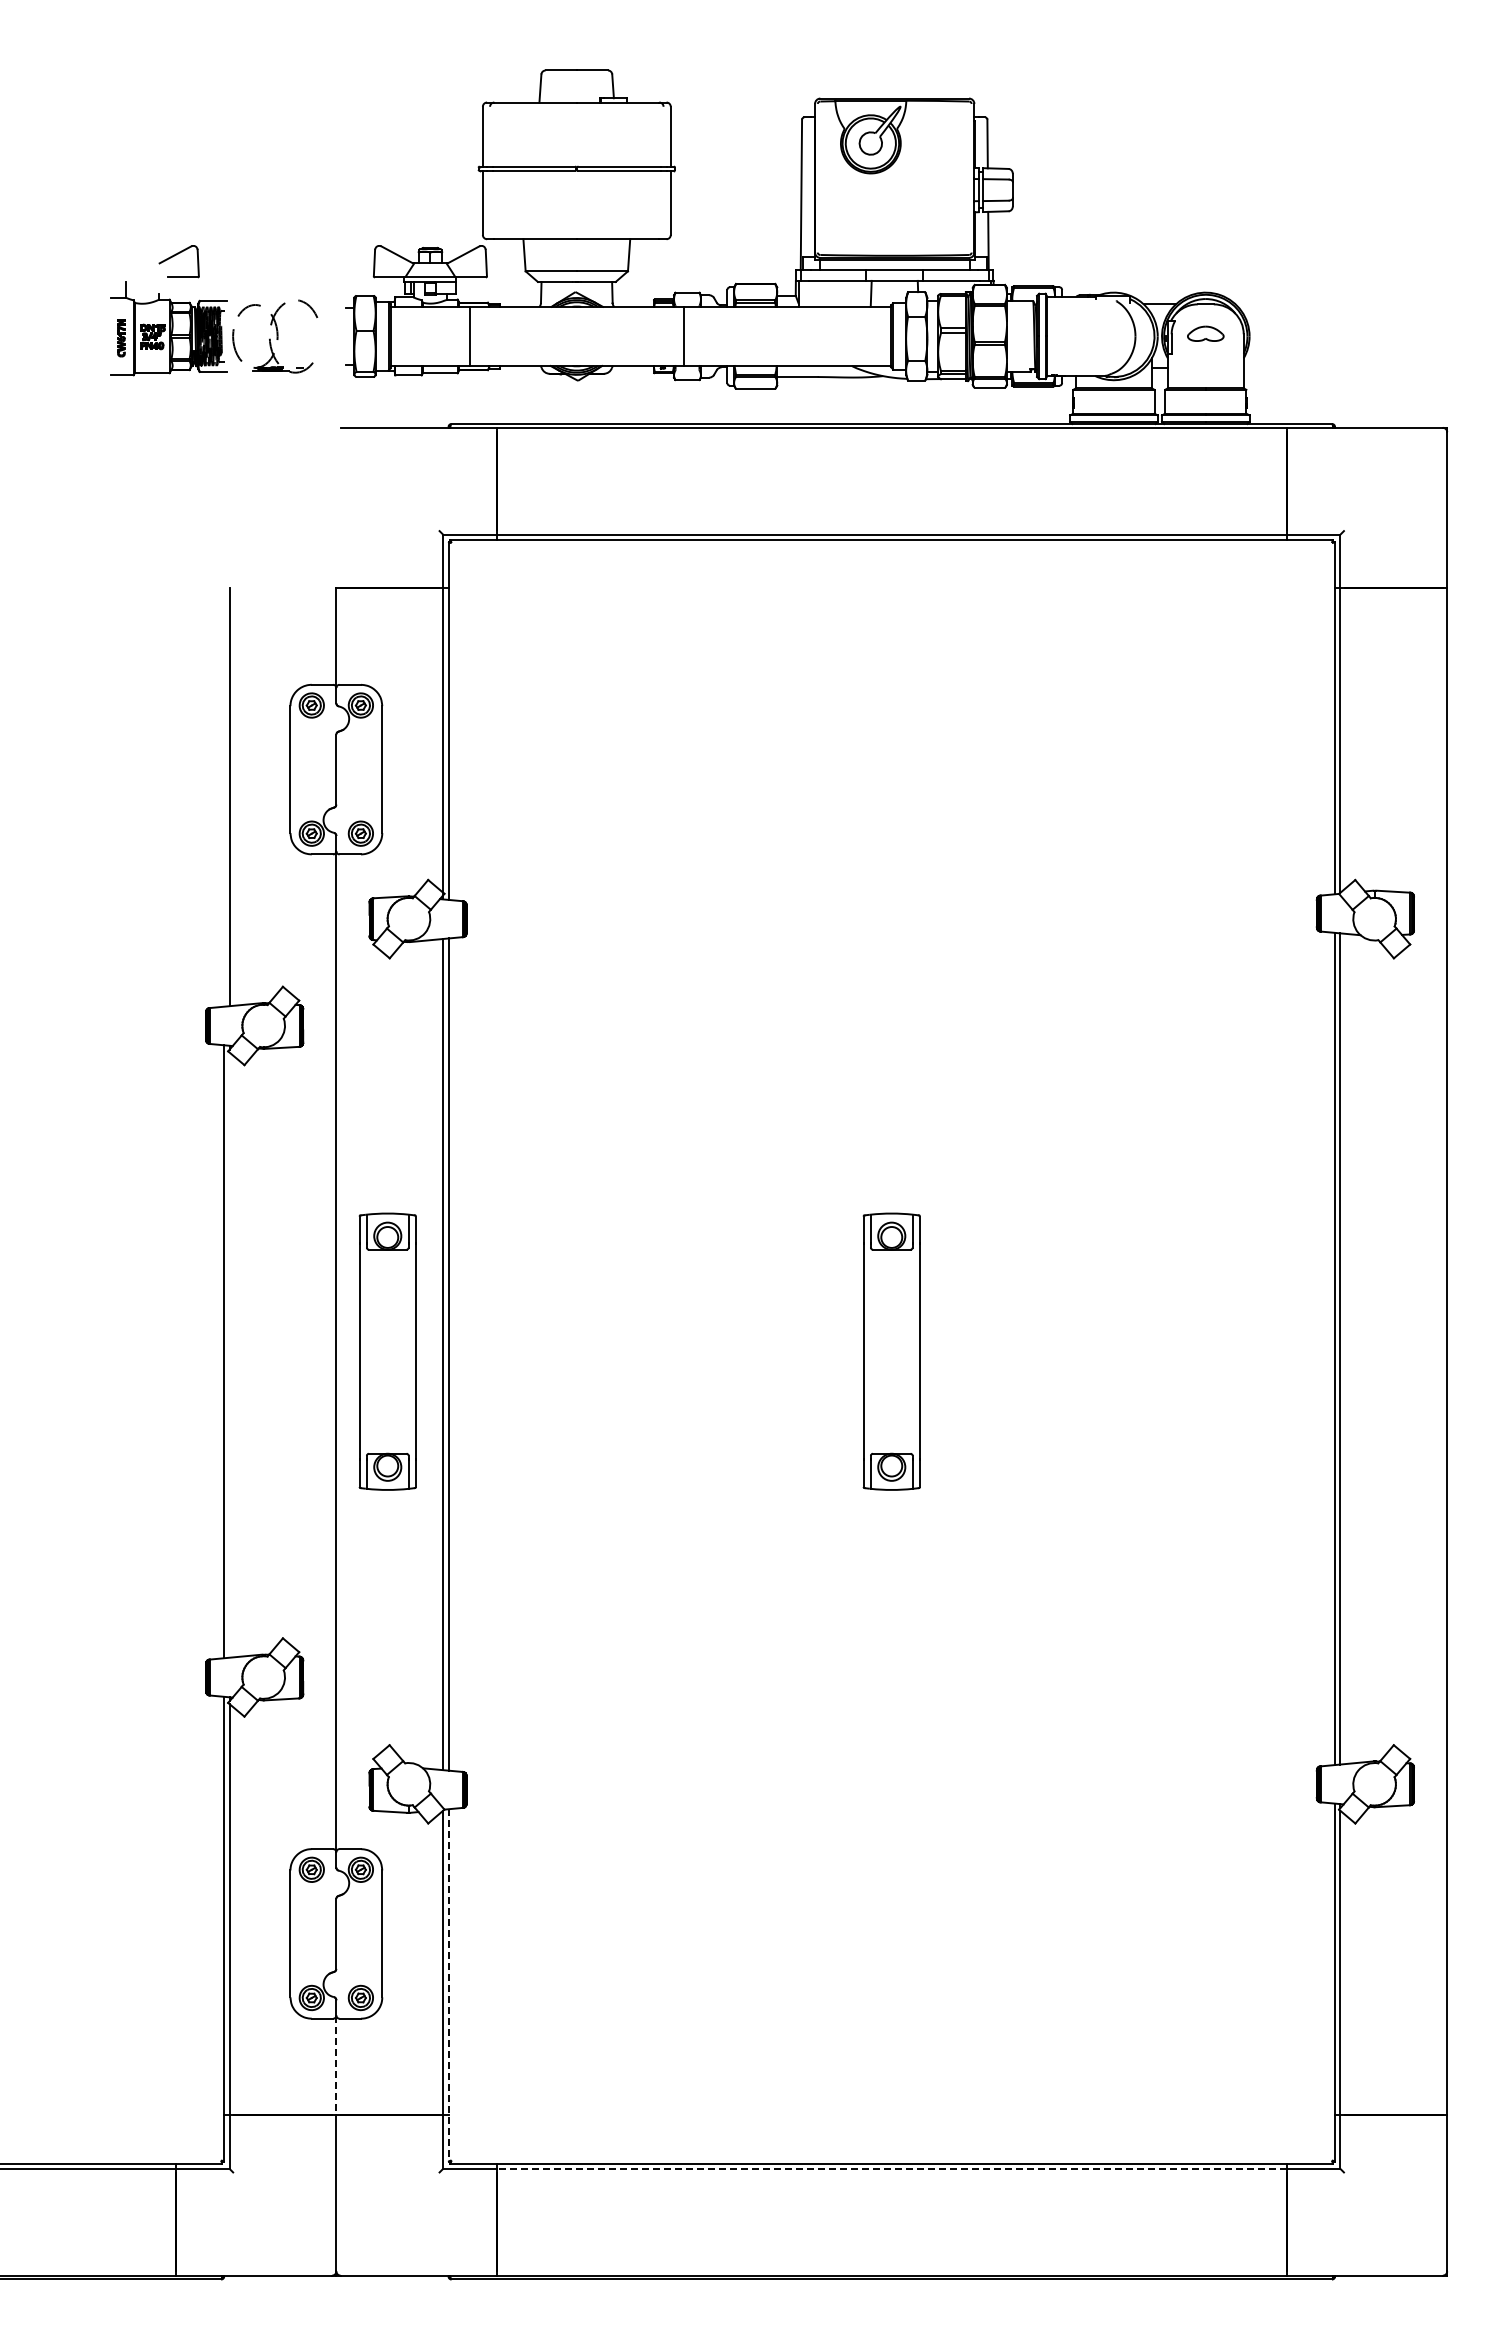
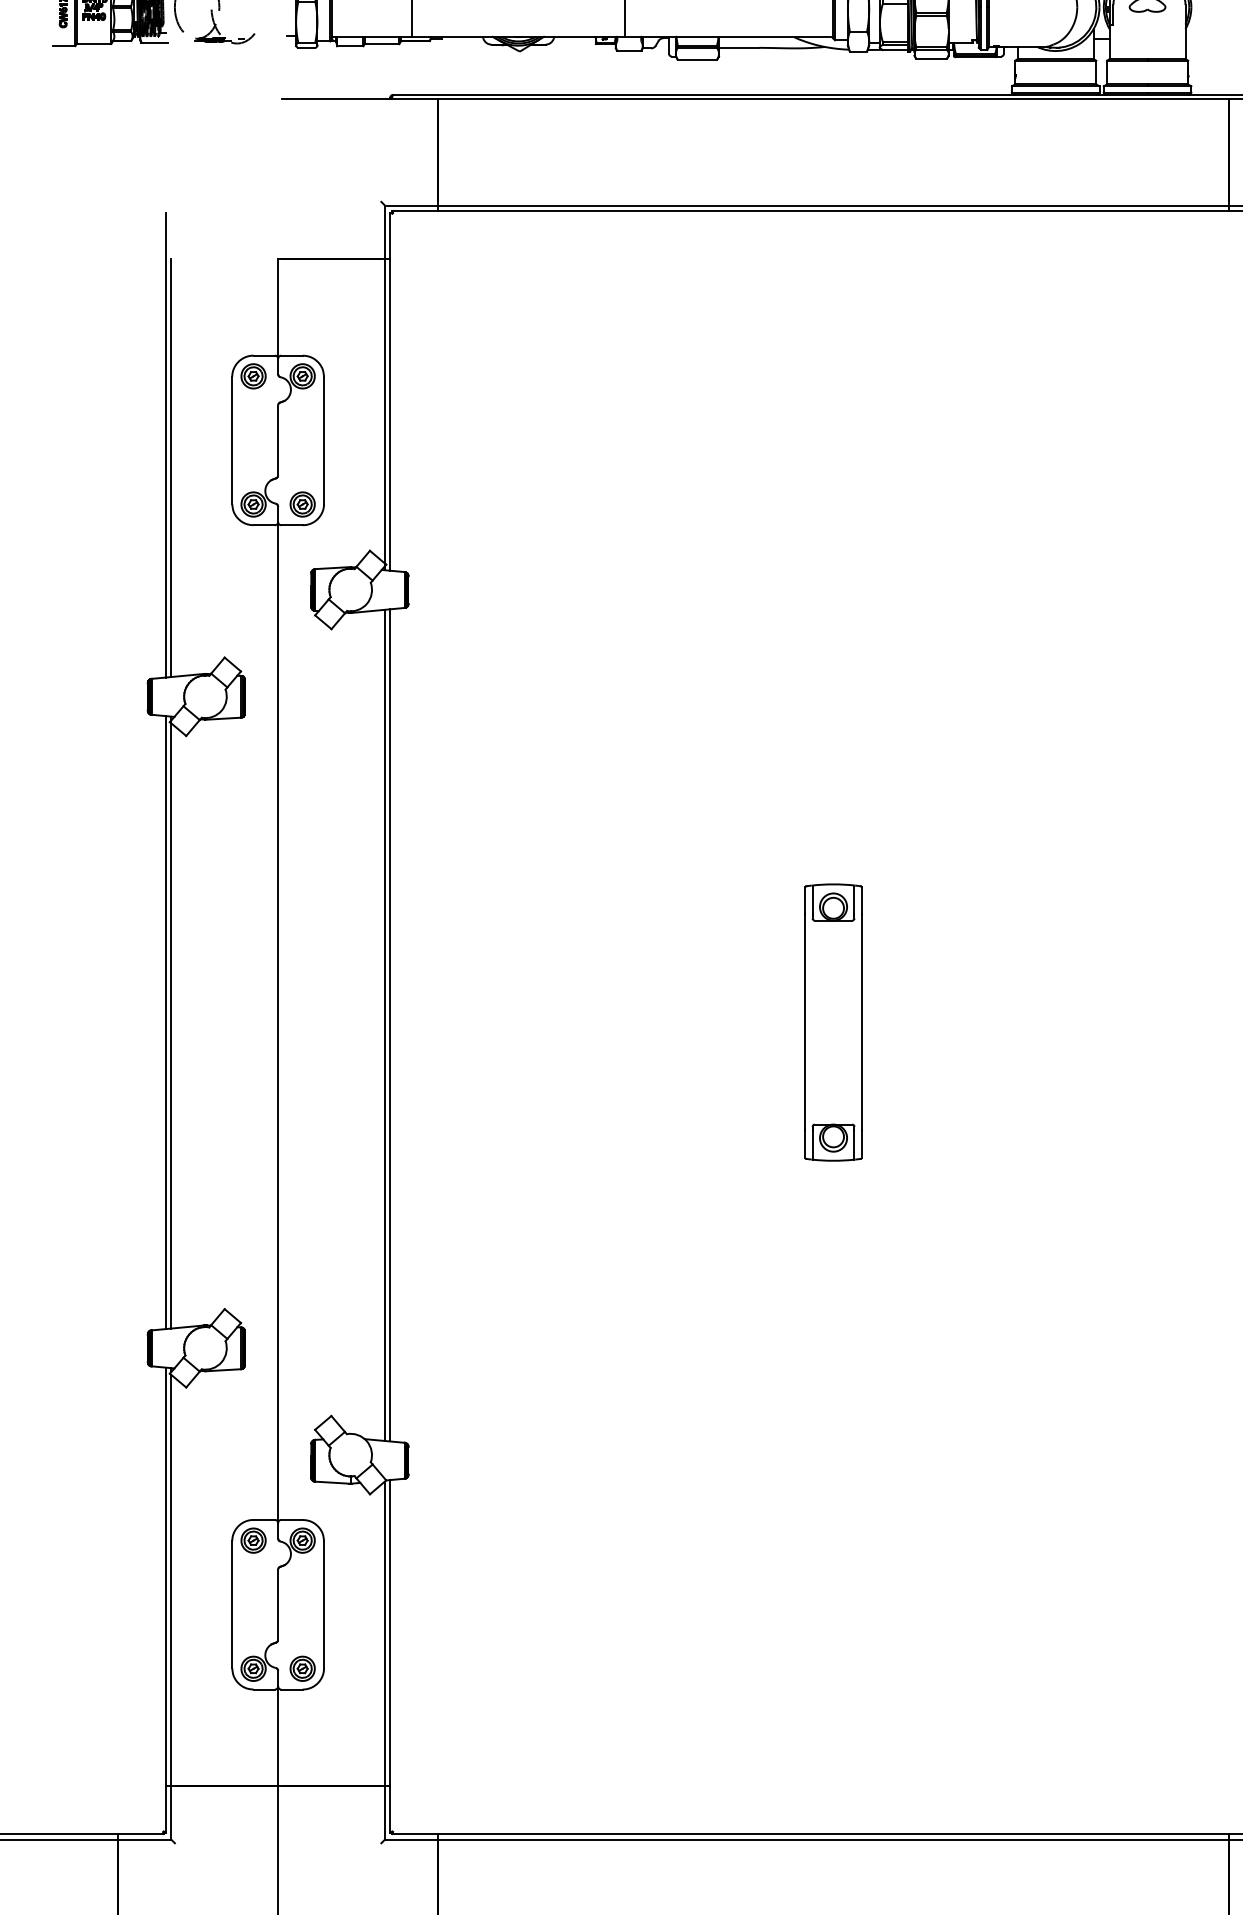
line: (224, 773) -> (166, 444), added
part: (387, 1351) -> (329, 1022), removed
line: (229, 1354) -> (171, 1025), added
line: (448, 1985) -> (390, 1656), dashed -> solid
line: (336, 2065) -> (278, 1736), dashed -> solid
line: (891, 2168) -> (833, 1839), dashed -> solid

